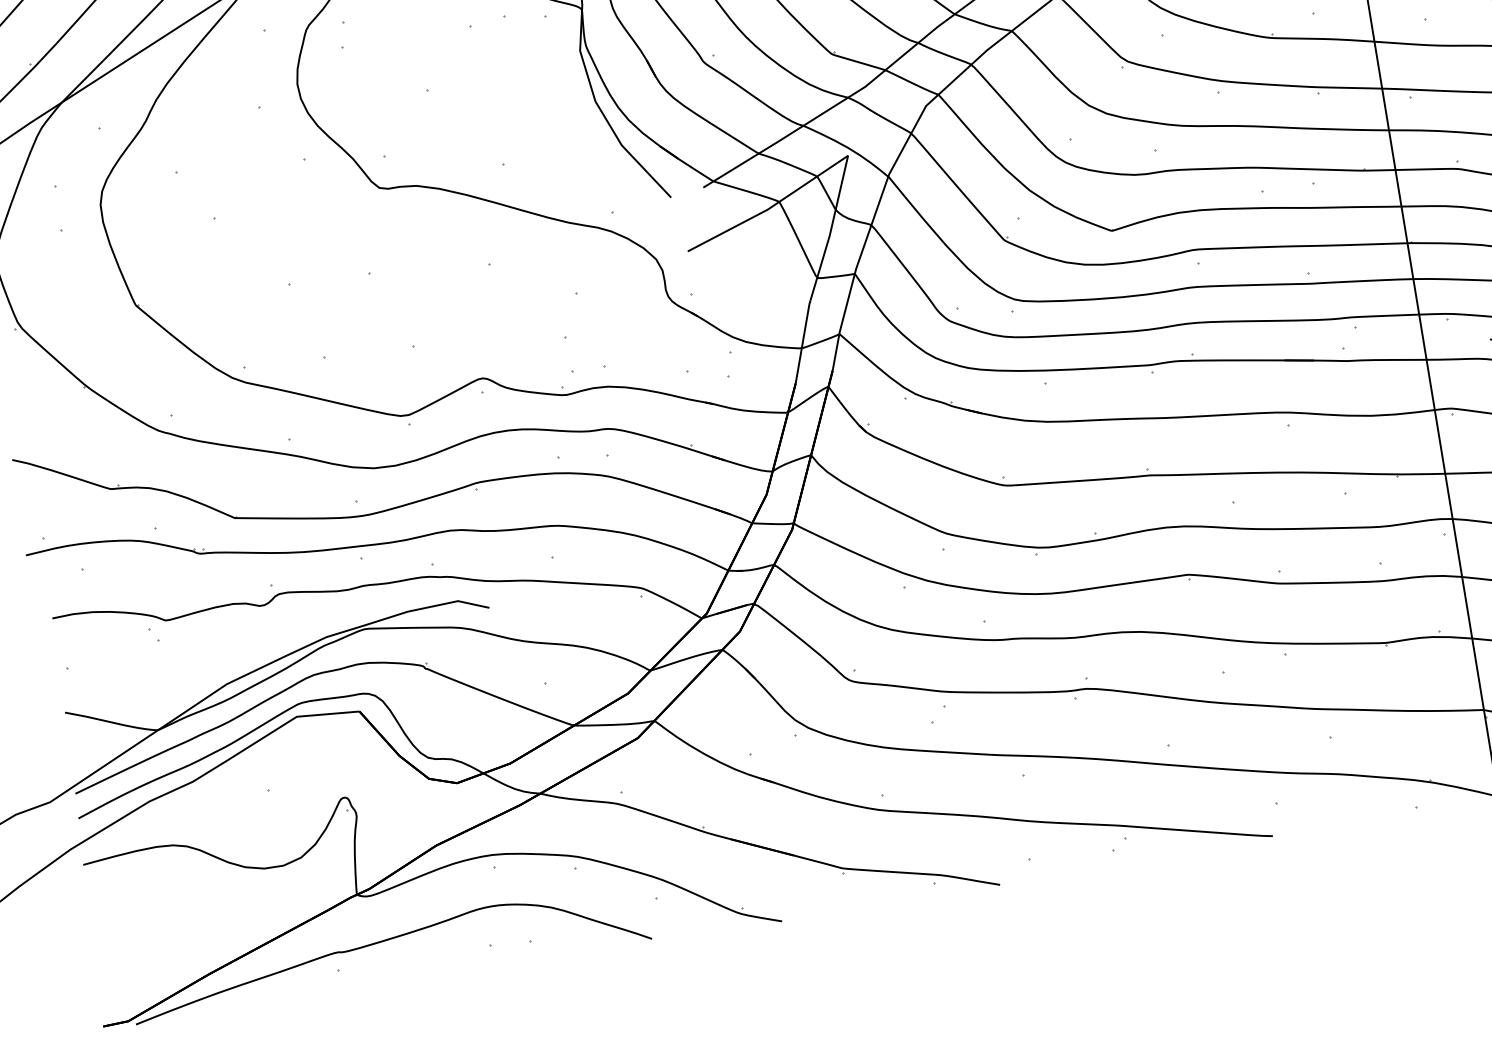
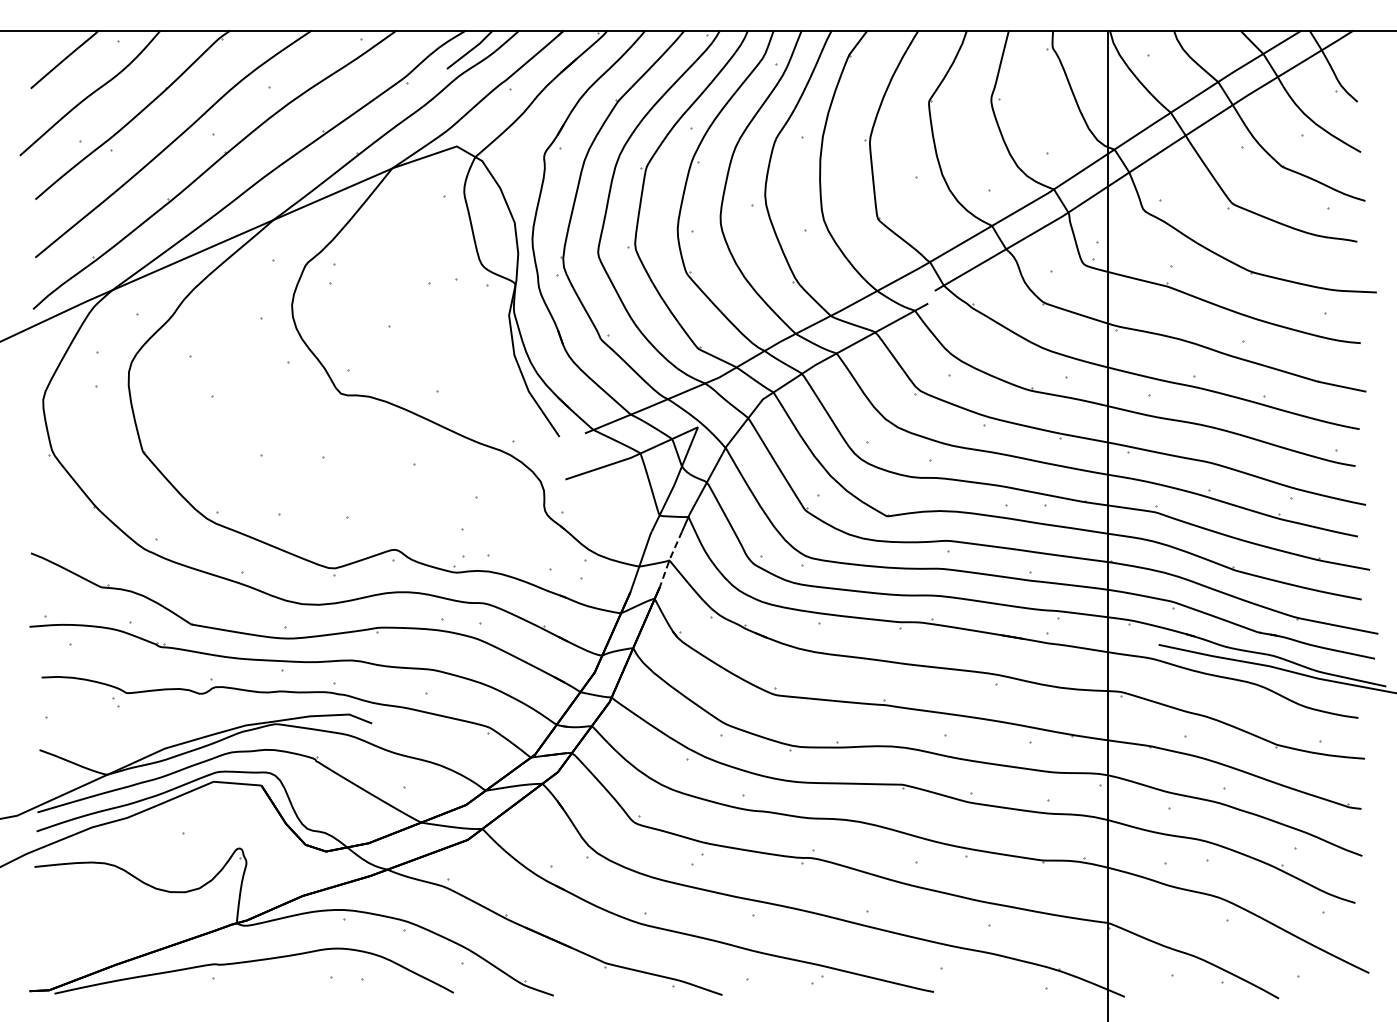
line: (840, 331) -> (670, 558), solid -> dashed

